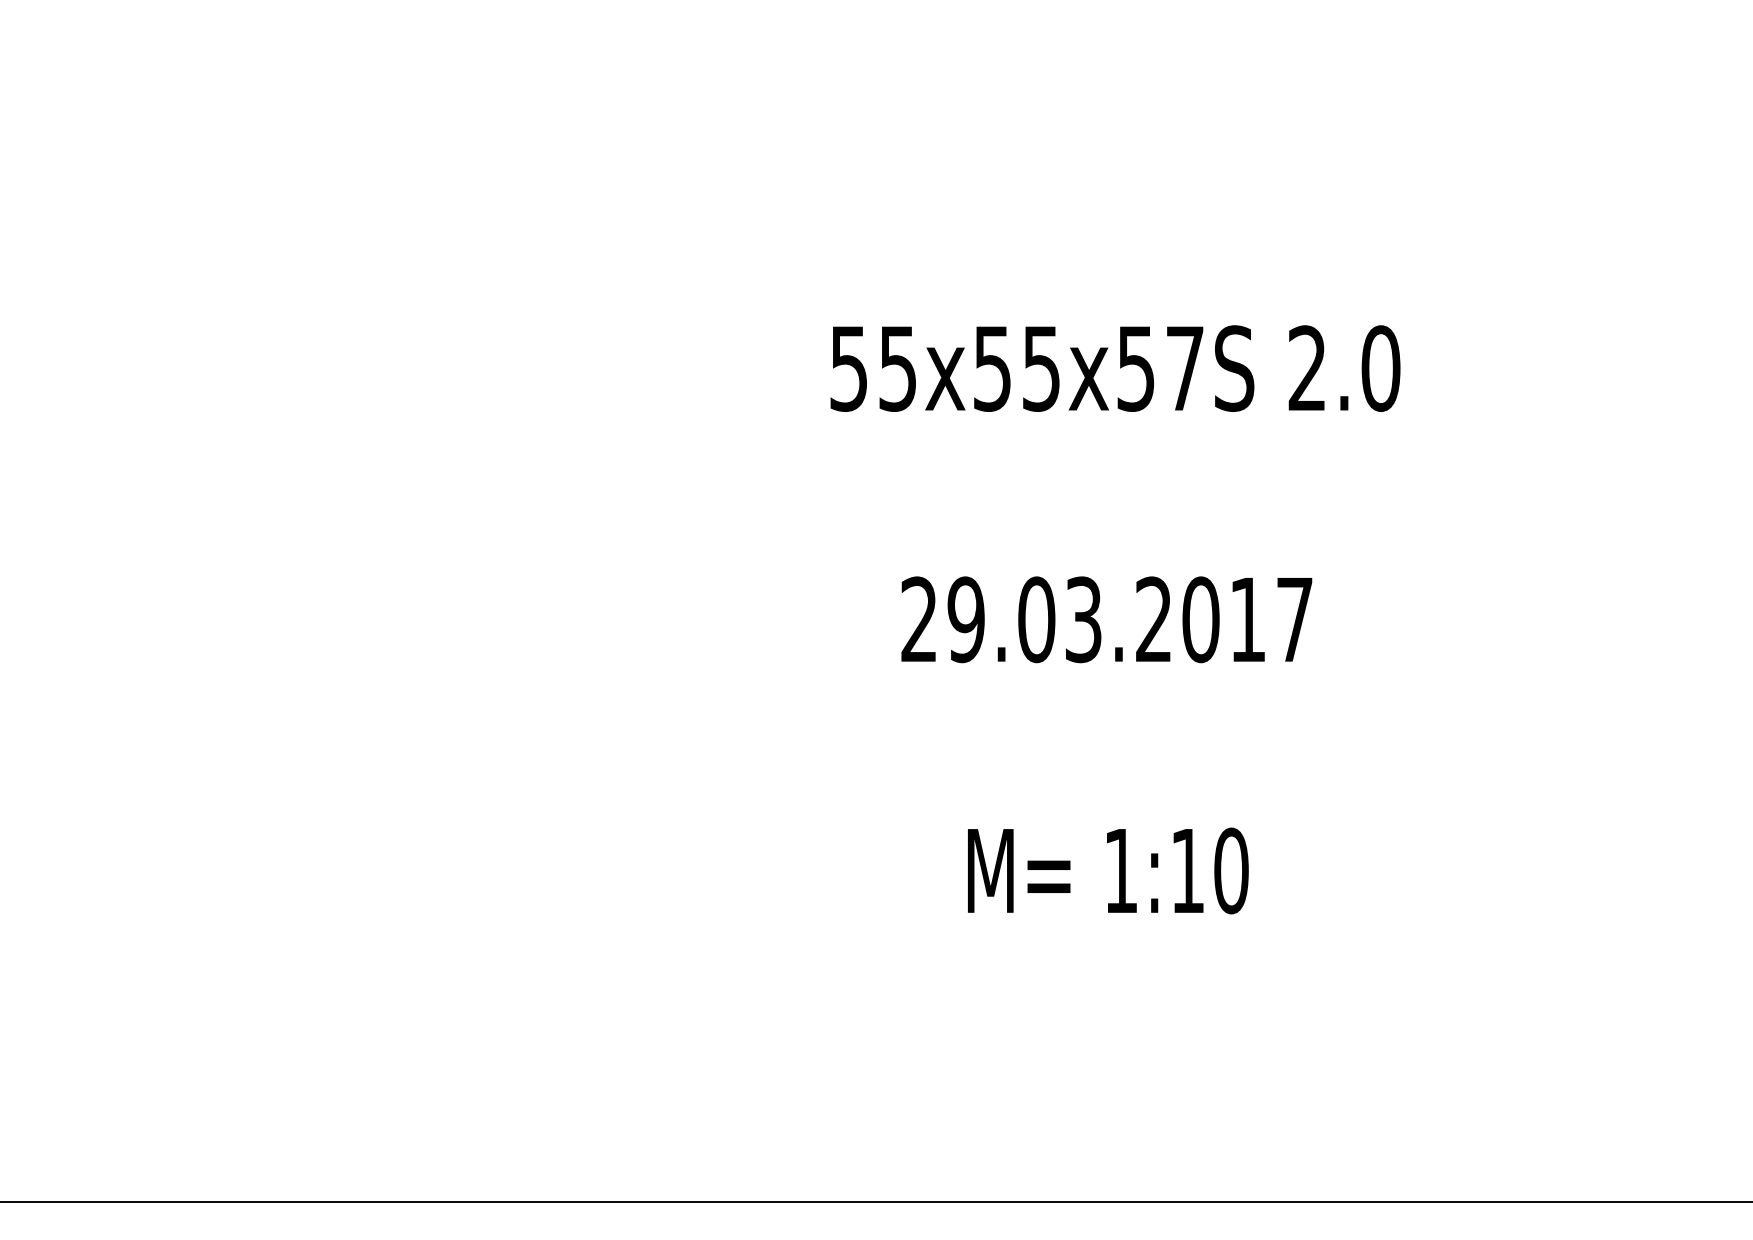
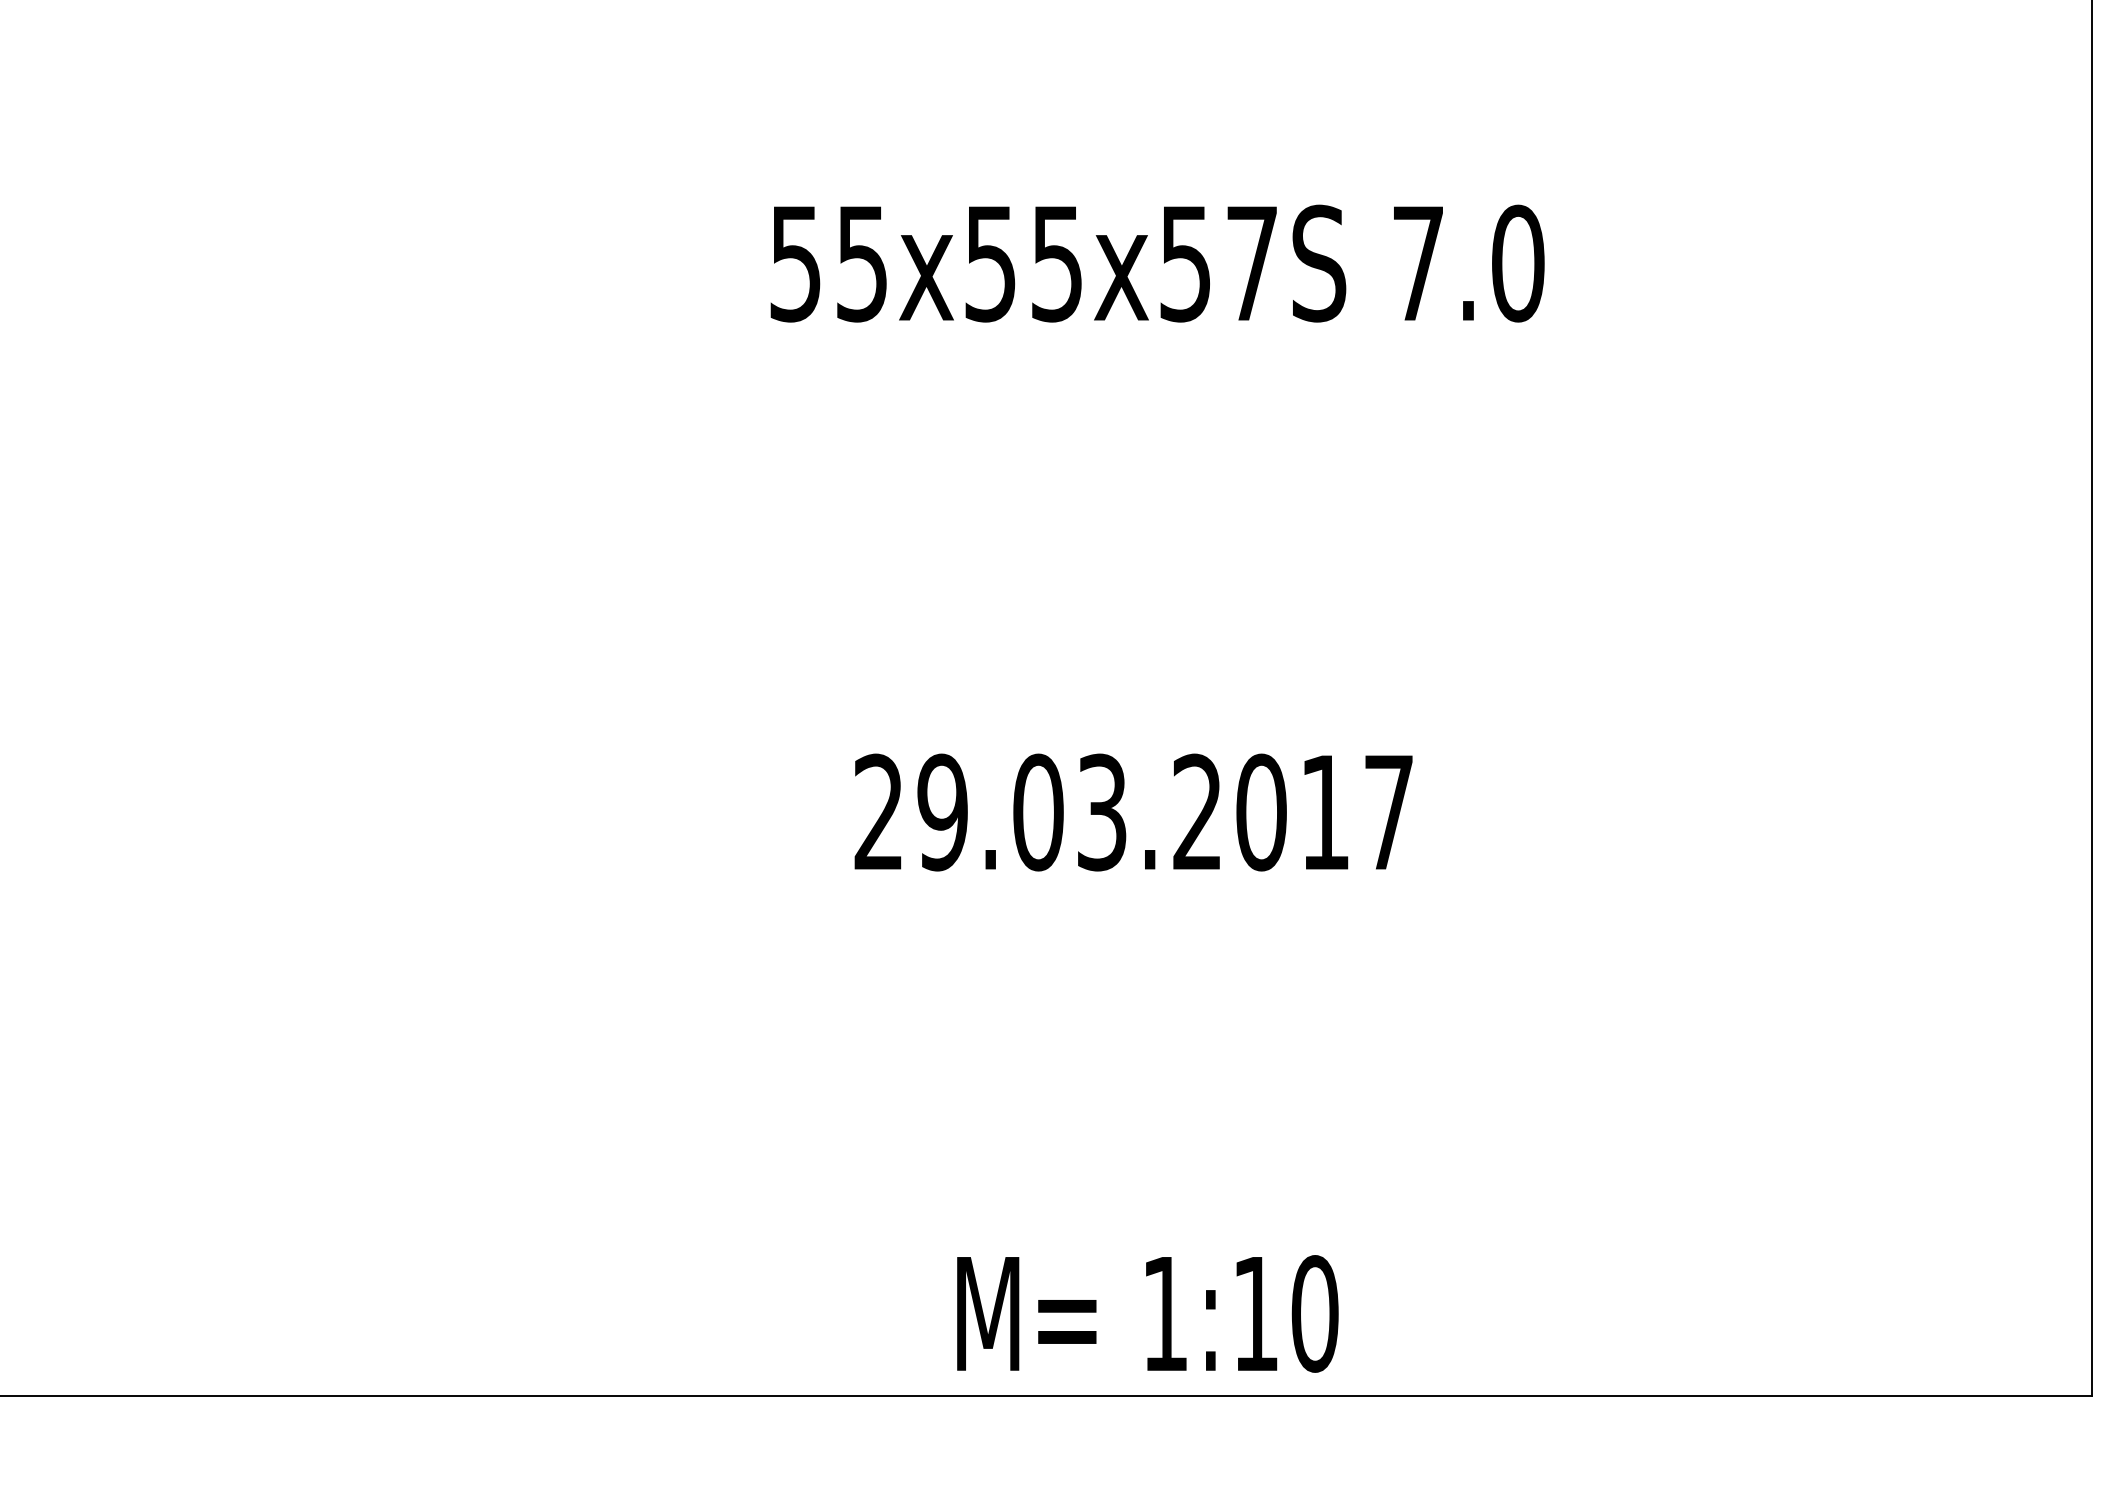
text: (1306, 367) -> (1417, 262), 2.0 -> 7.0
text: (1106, 619) -> (1133, 812), moved
text: (1108, 870) -> (1148, 1313), moved

